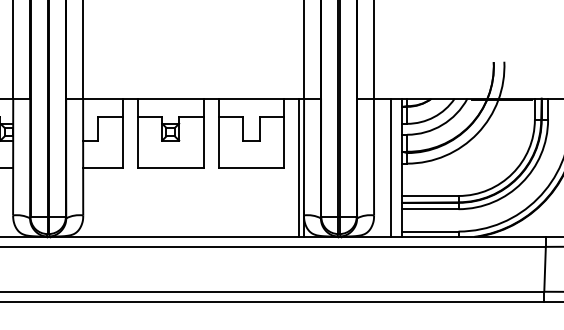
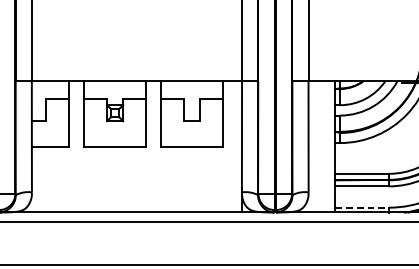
line: (299, 167) -> (237, 146), removed
line: (390, 167) -> (324, 146), removed
line: (430, 231) -> (362, 207), solid -> dashed

